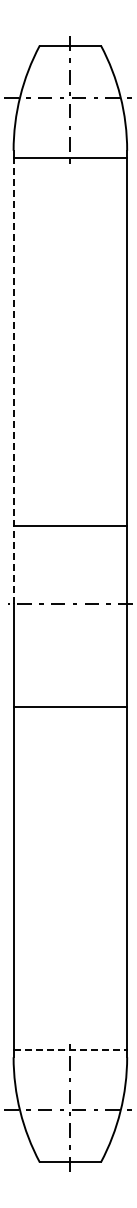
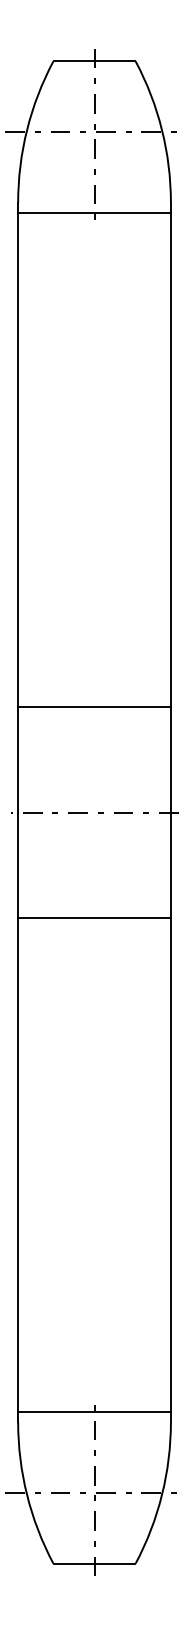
line: (13, 381) -> (18, 513), dashed -> solid
line: (70, 707) -> (94, 918), moved
line: (70, 1049) -> (94, 1411), dashed -> solid

